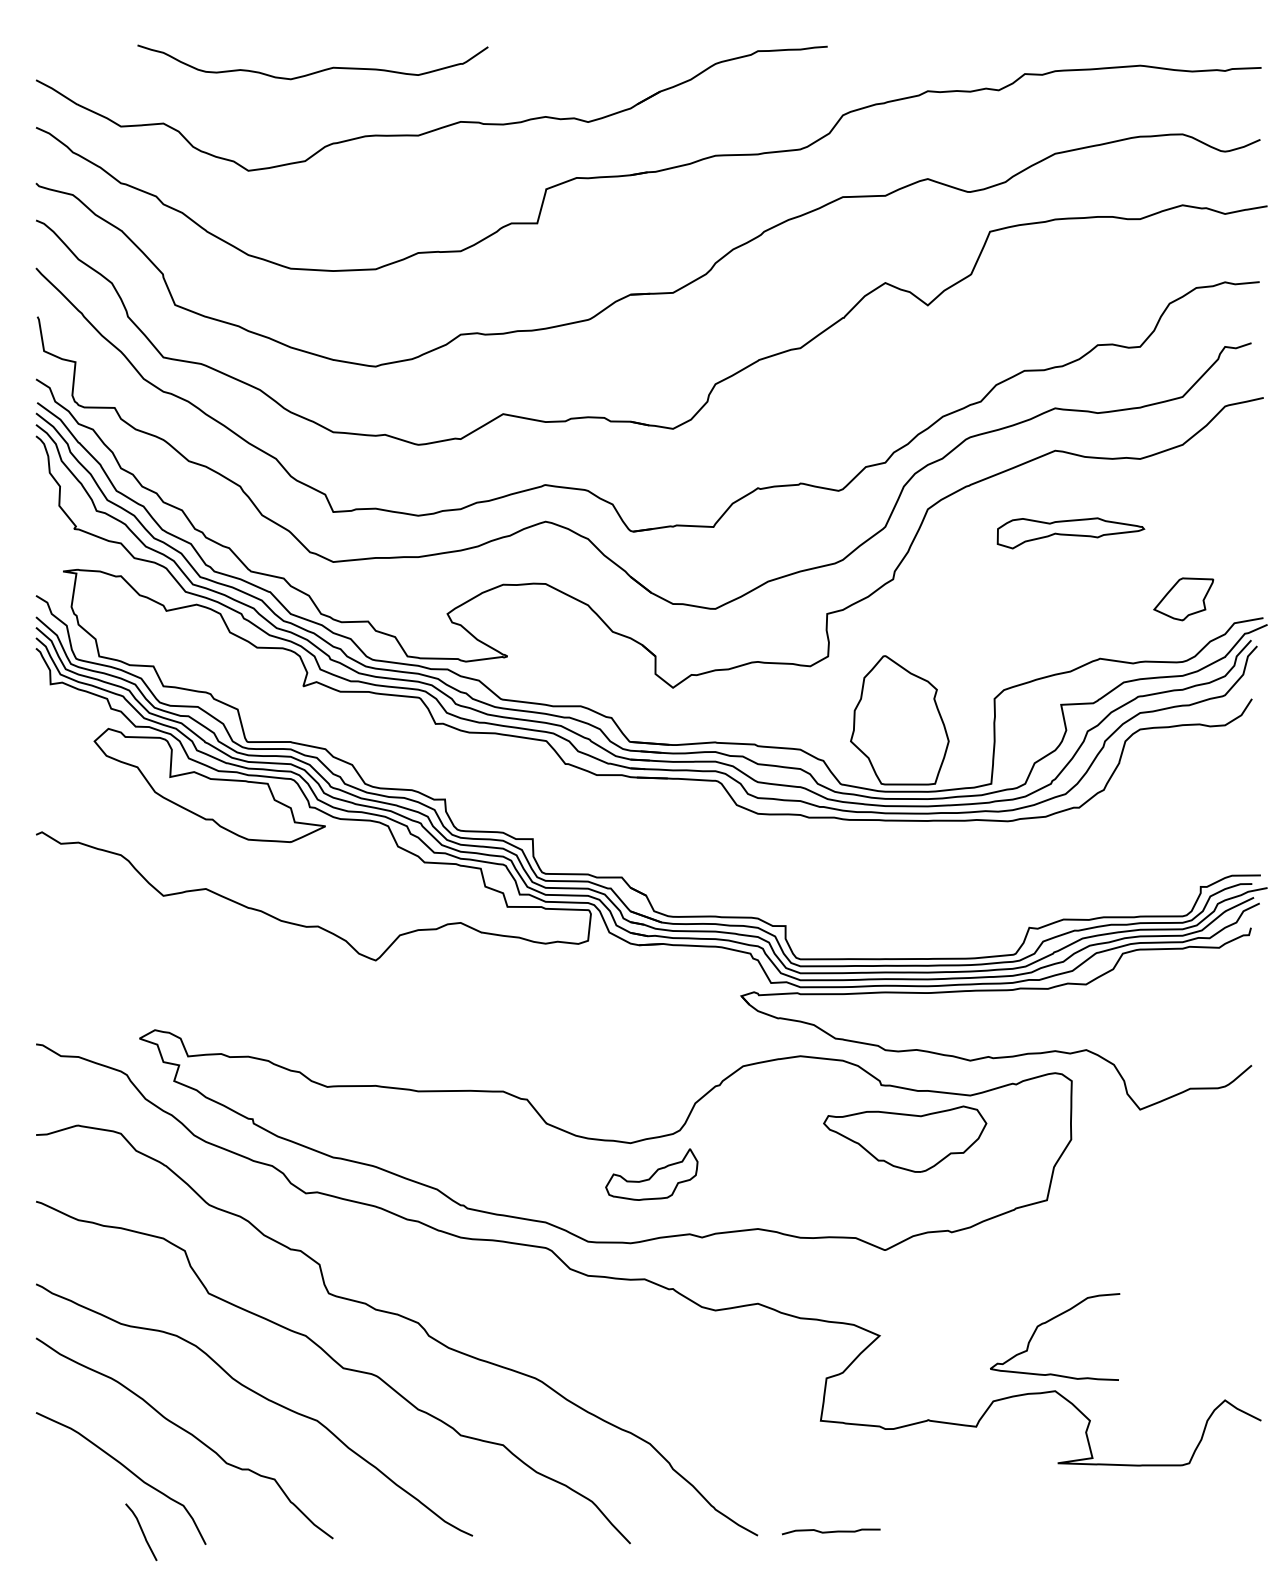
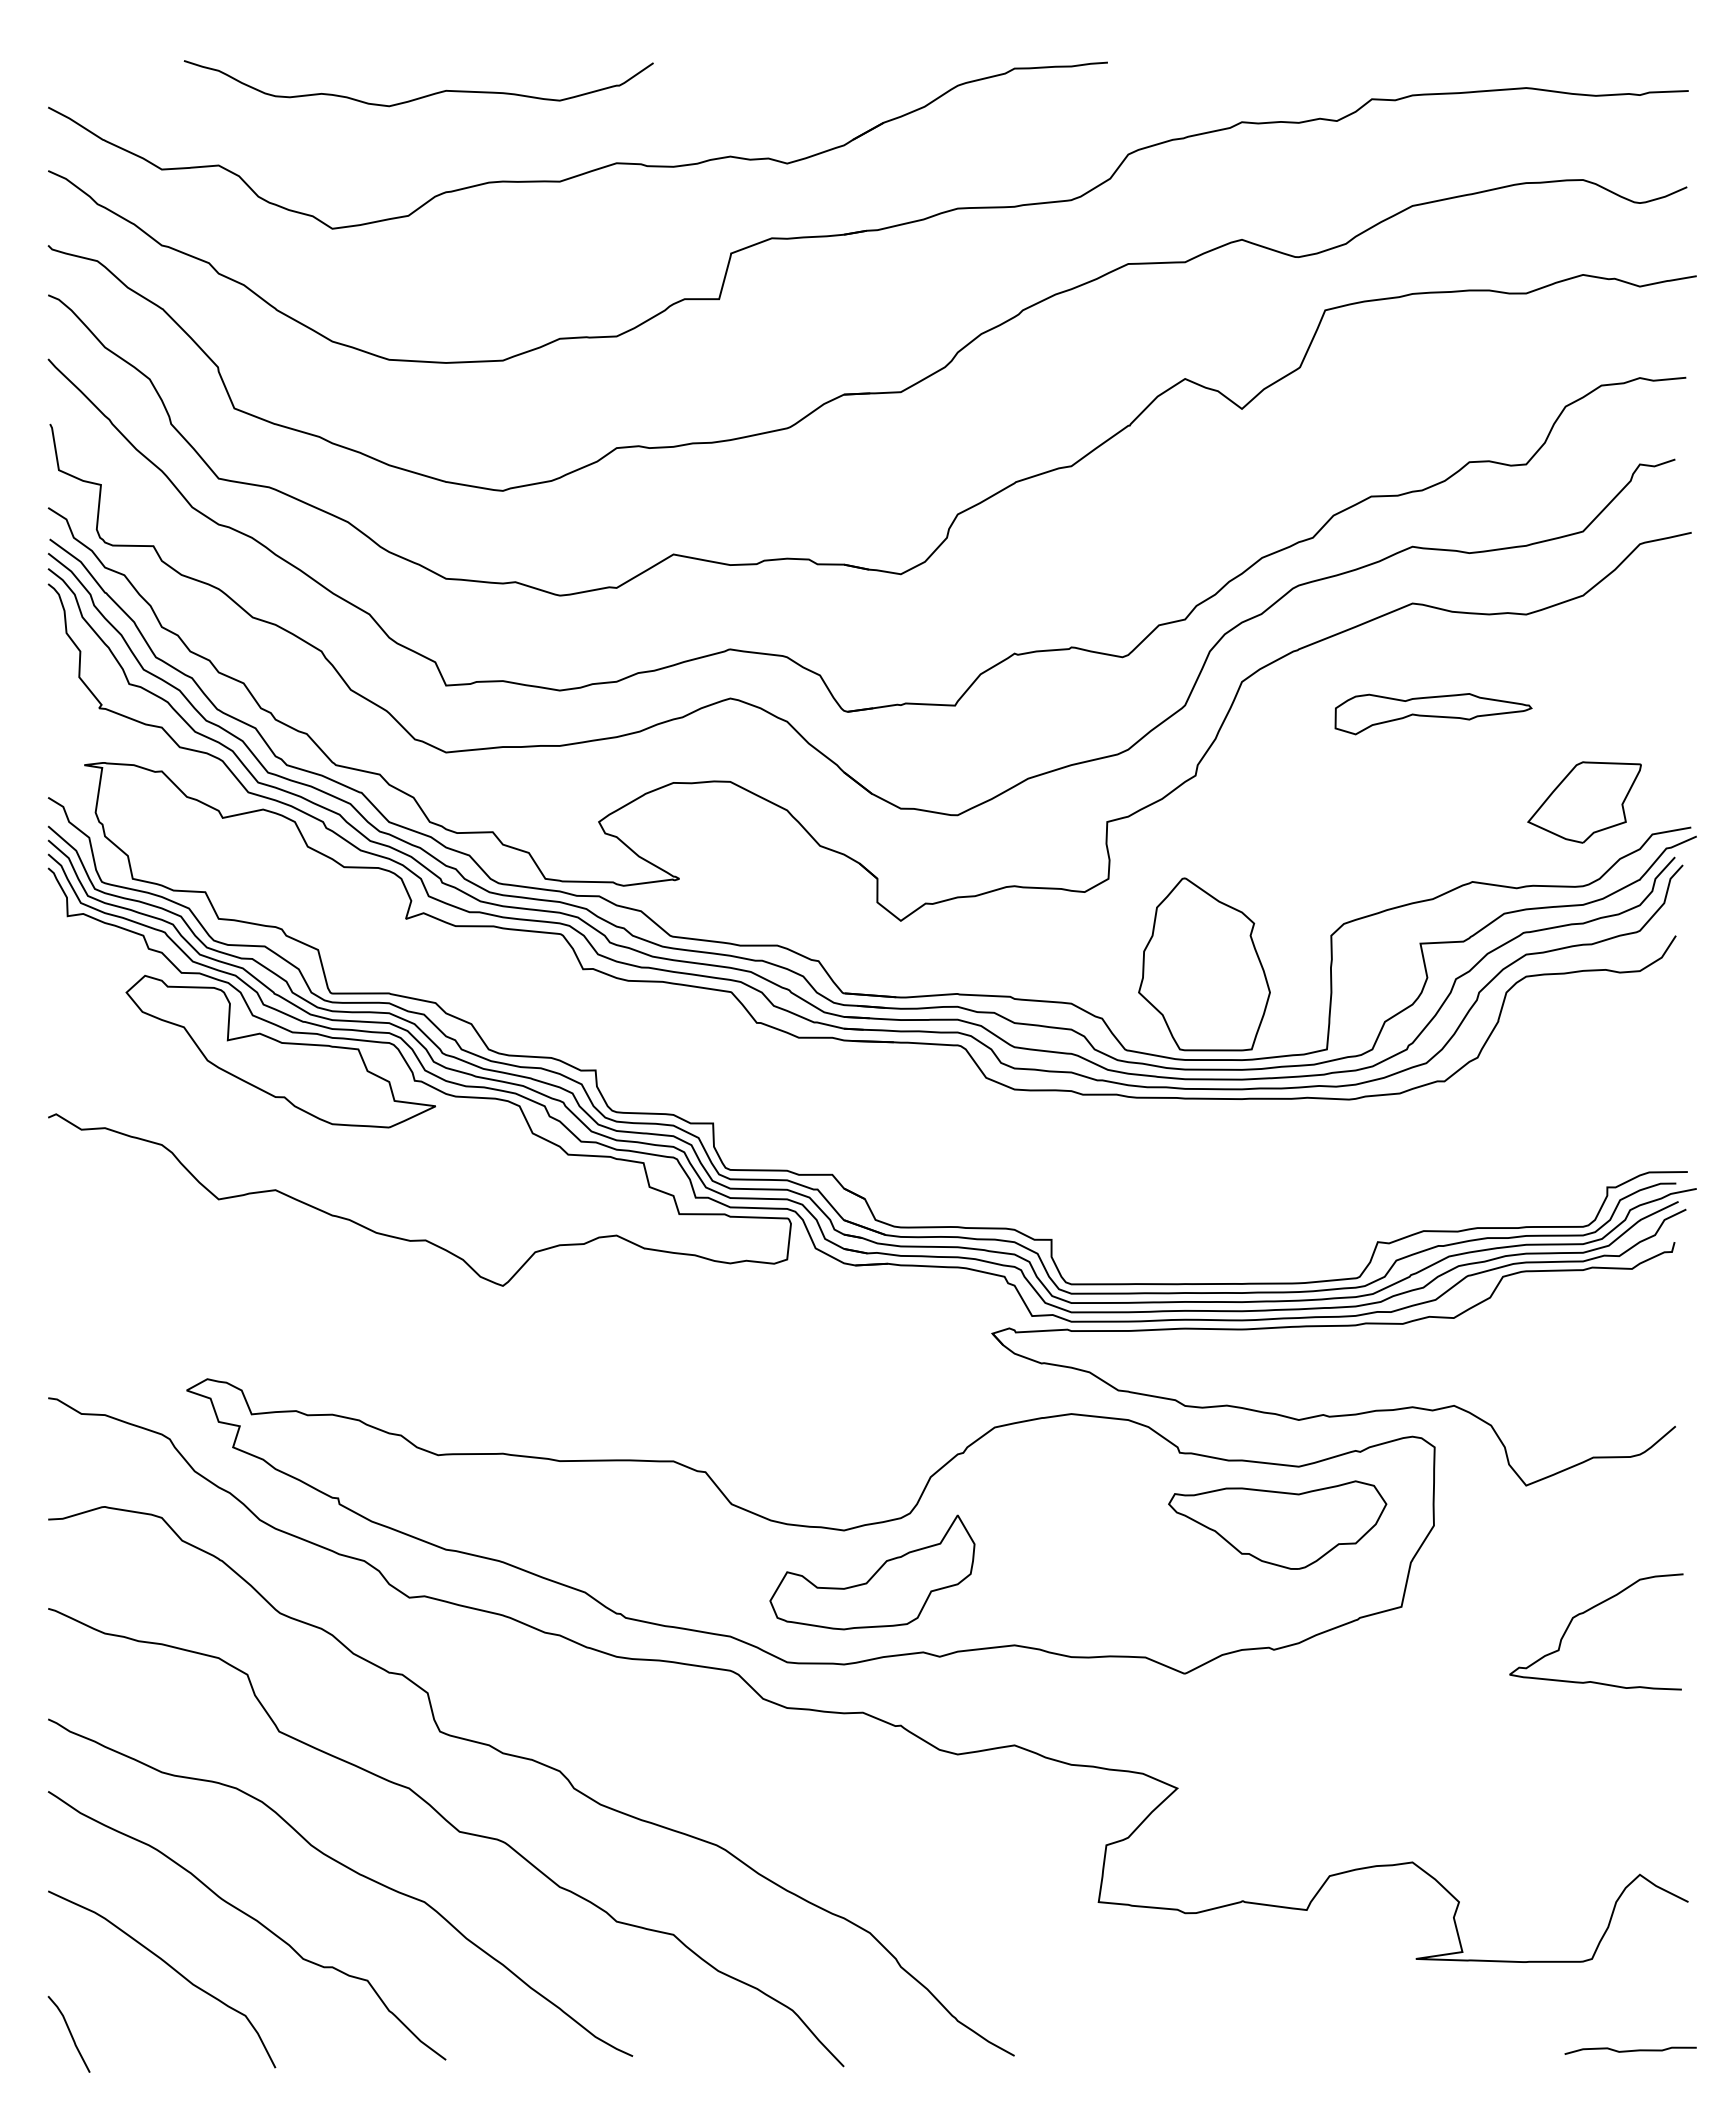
part: (1183, 599) -> (1584, 802), size x1.43
part: (905, 1138) -> (1277, 1524), moved
part: (651, 1174) -> (872, 1572), size x1.67
curve: (1047, 1322) -> (1586, 1612), moved
curve: (141, 1531) -> (69, 2033), moved
curve: (831, 1531) -> (1630, 2050), moved

